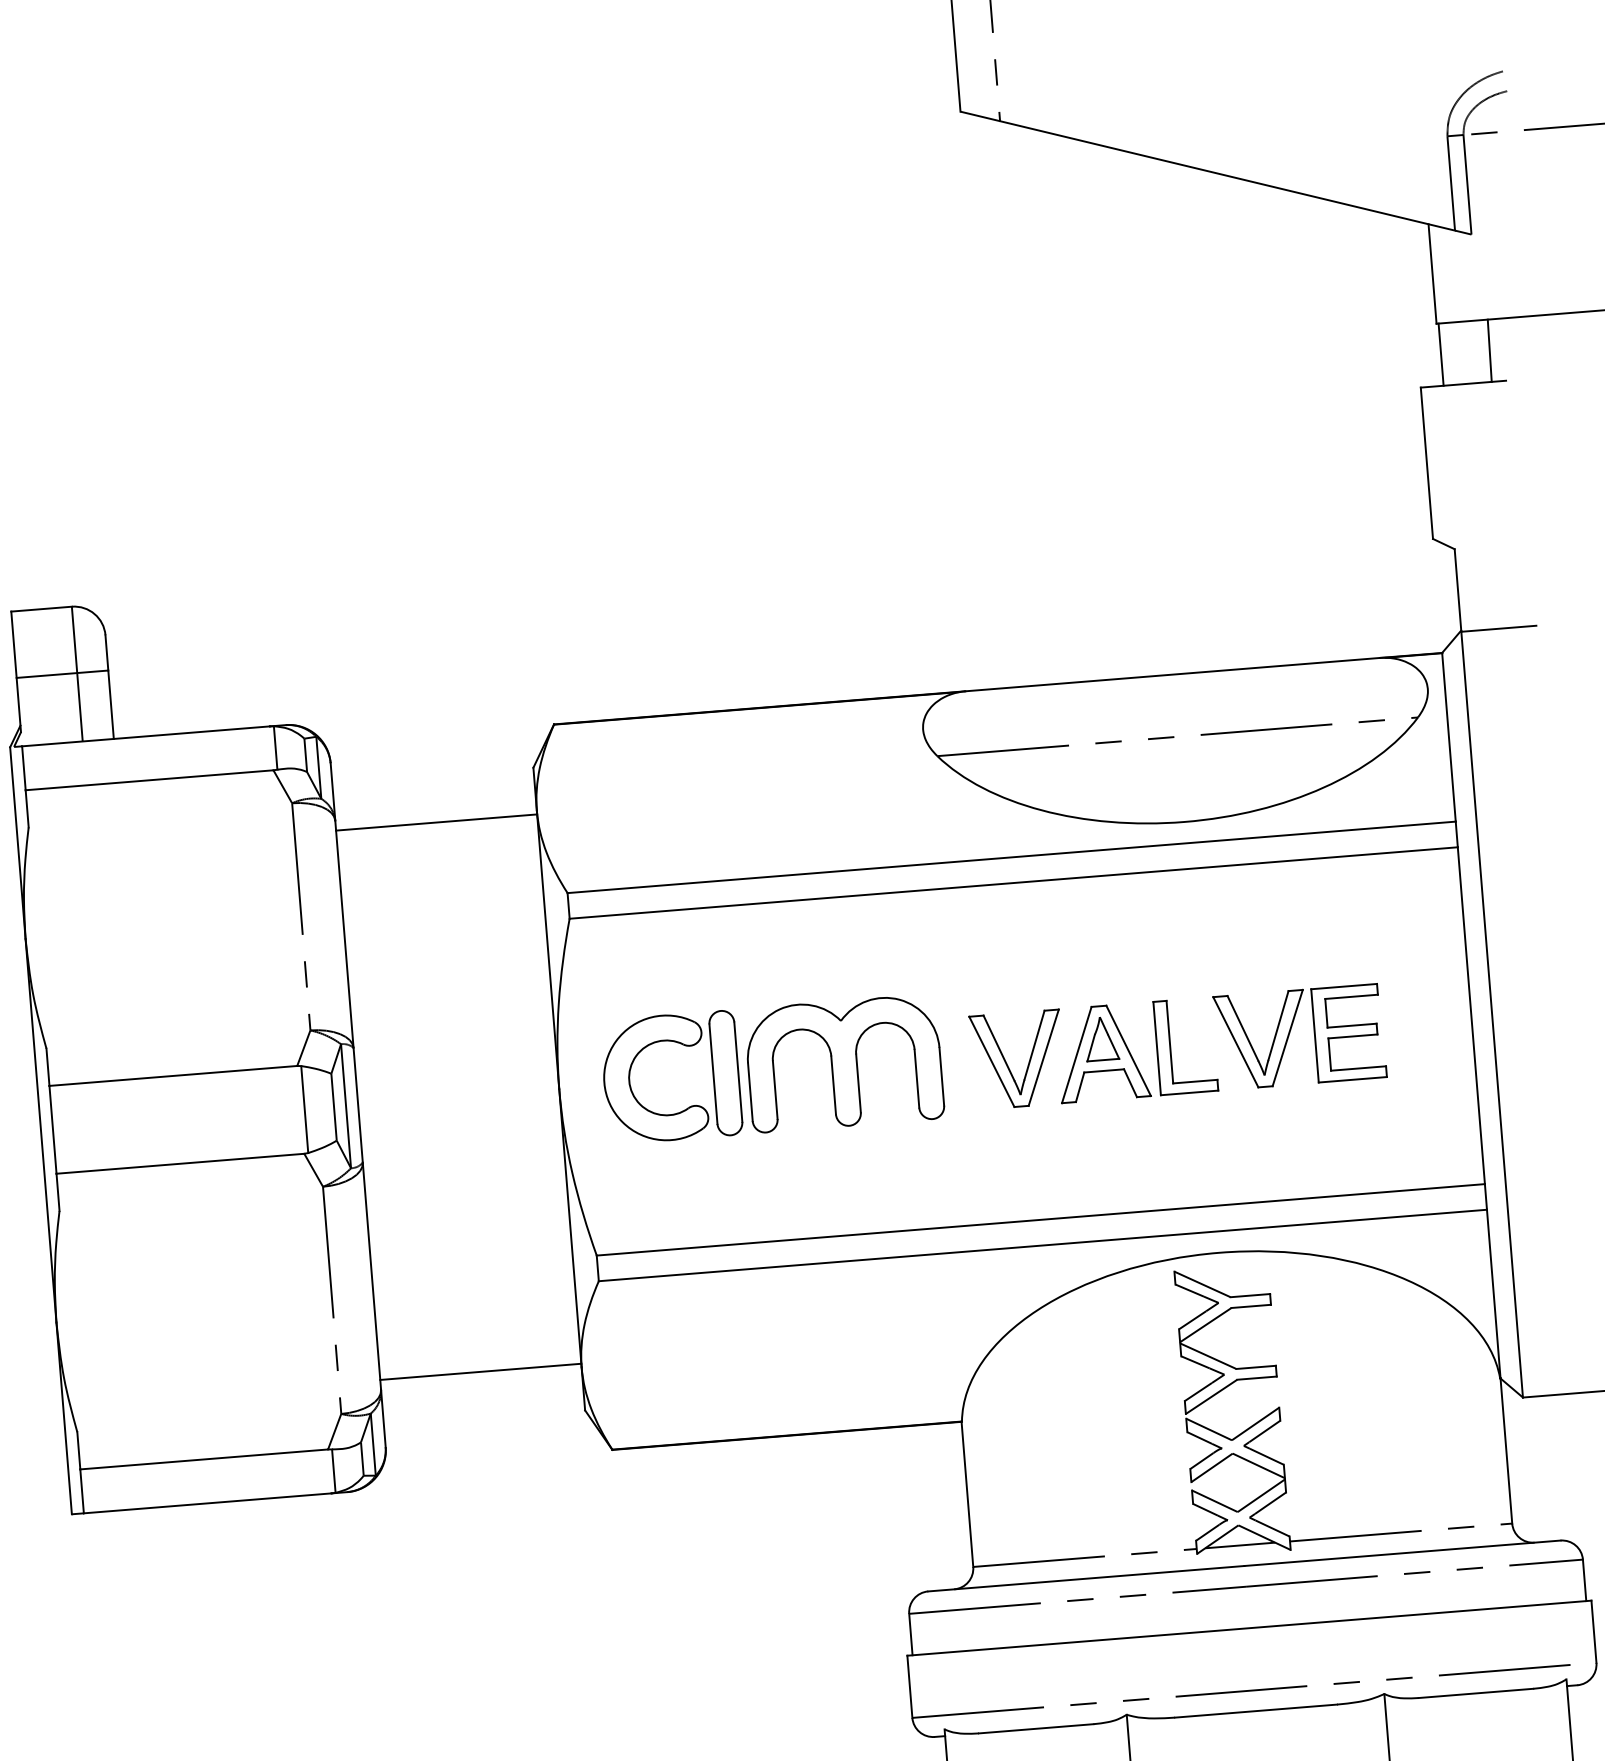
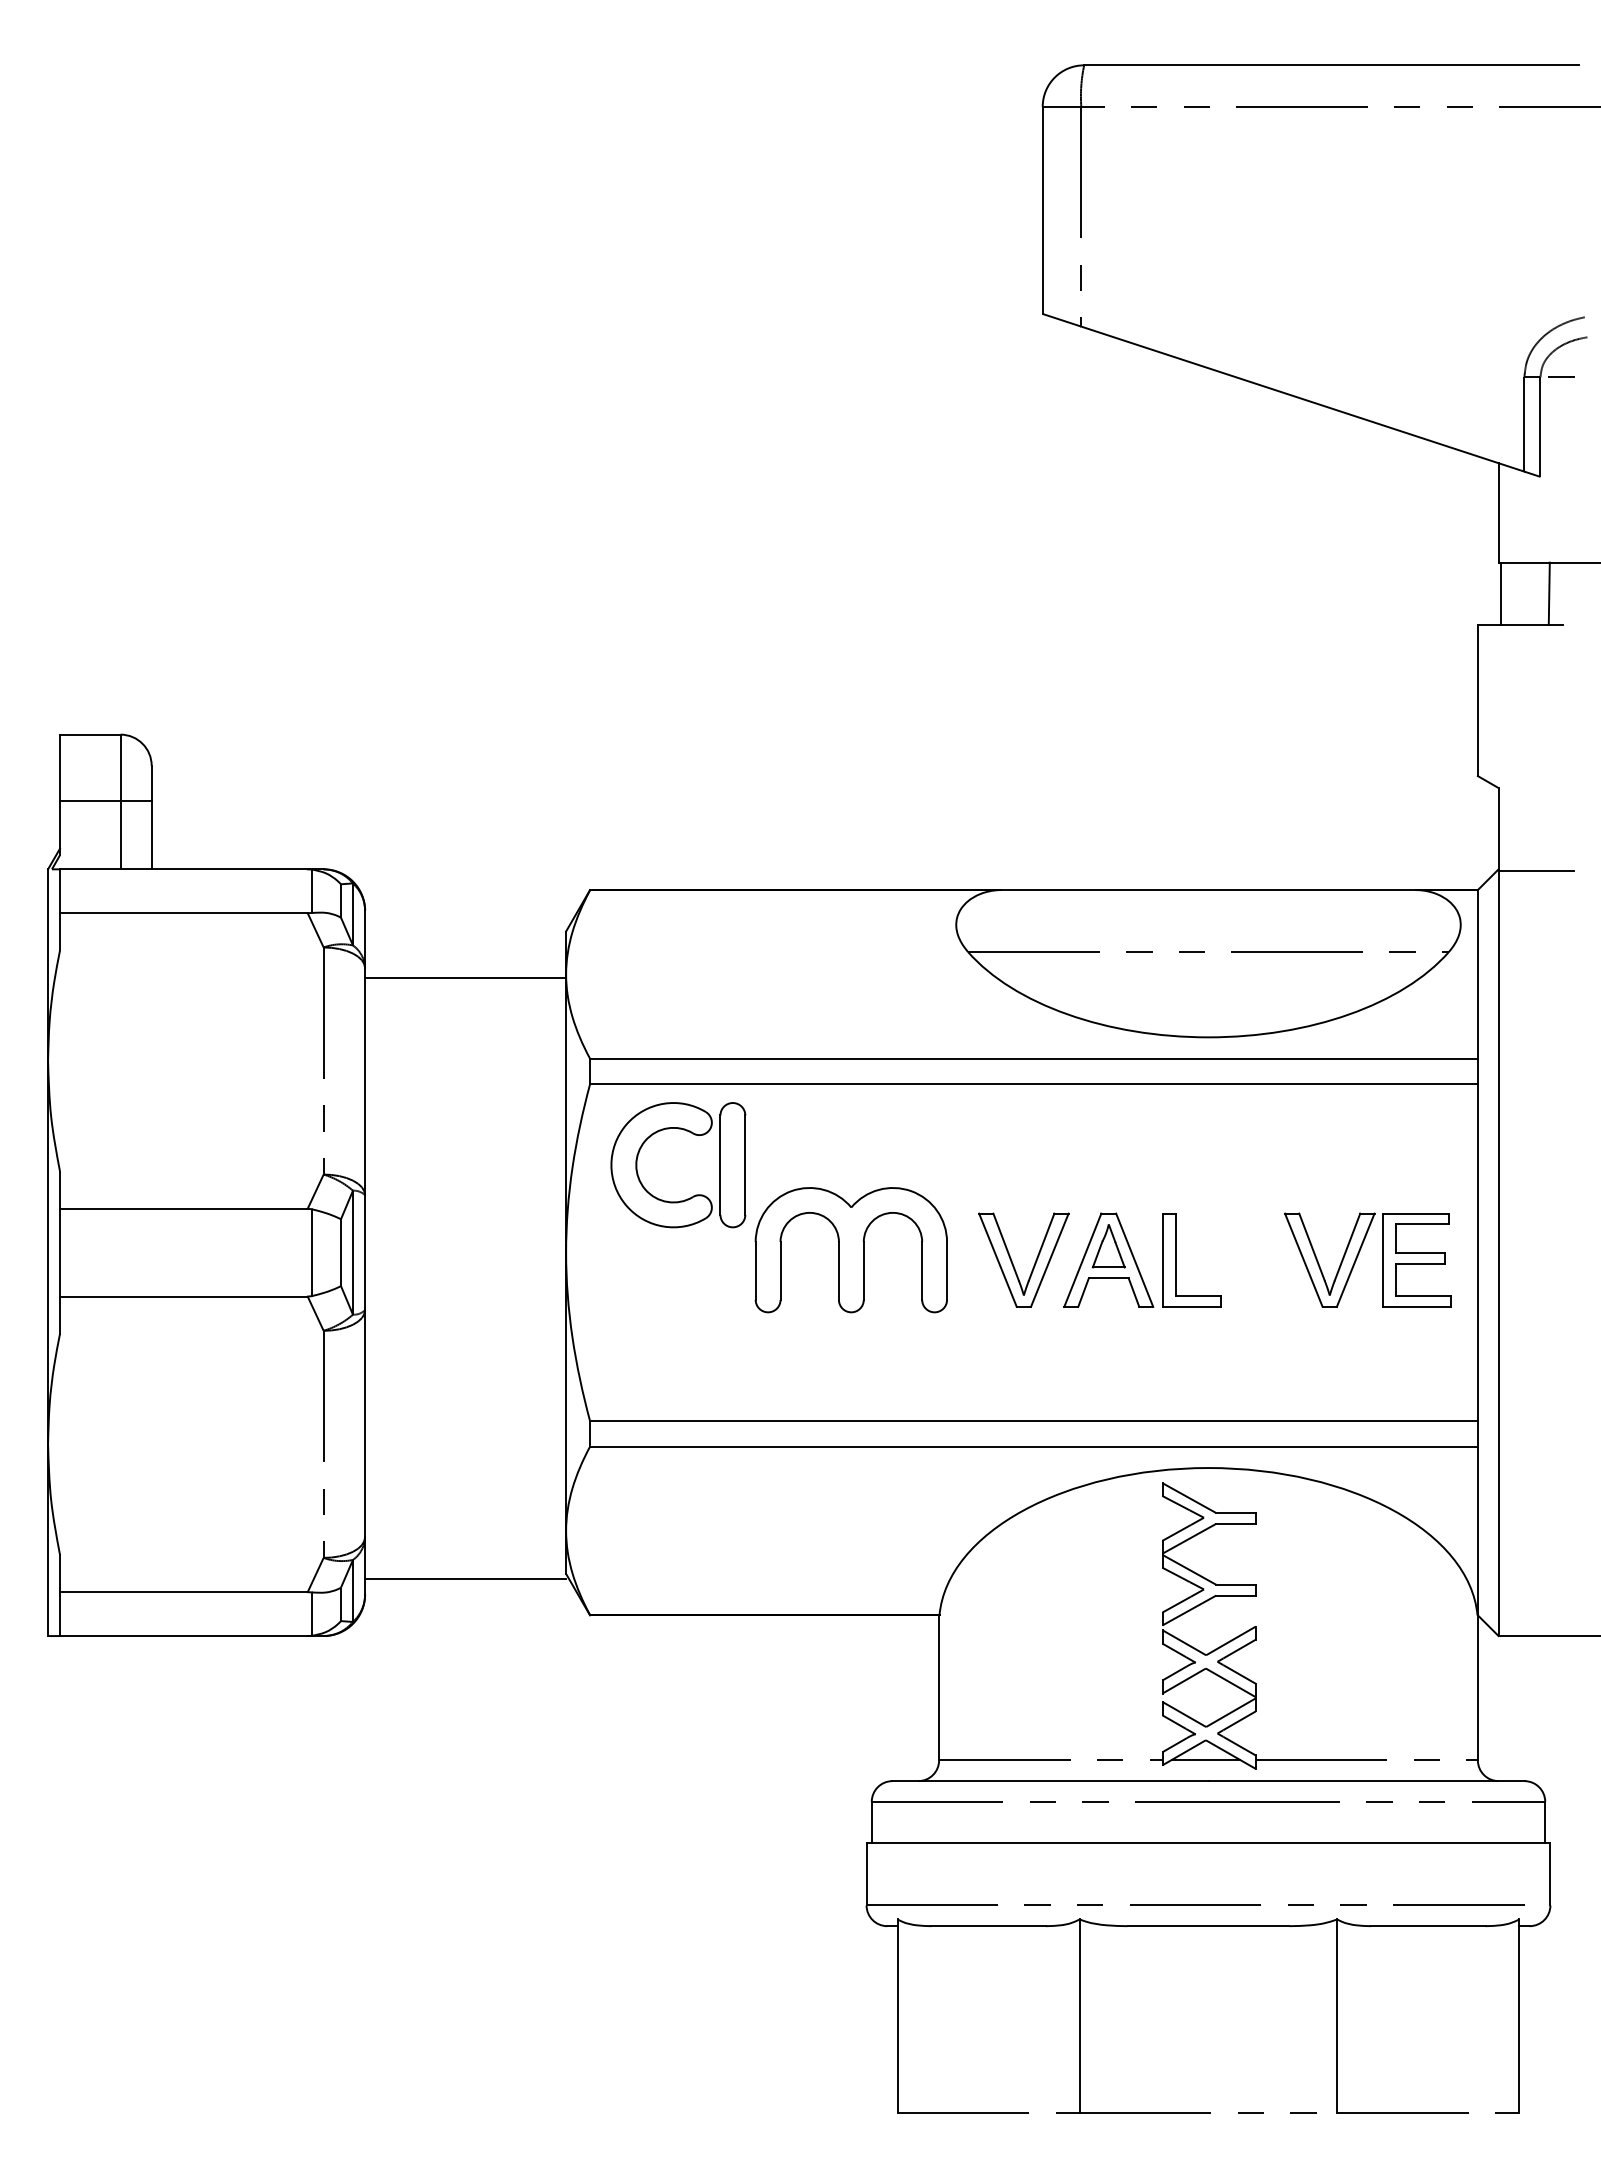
part: (1290, 1034) -> (1358, 1256), moved
part: (688, 1106) -> (693, 1195), moved
line: (480, 1372) -> (465, 1579), moved

